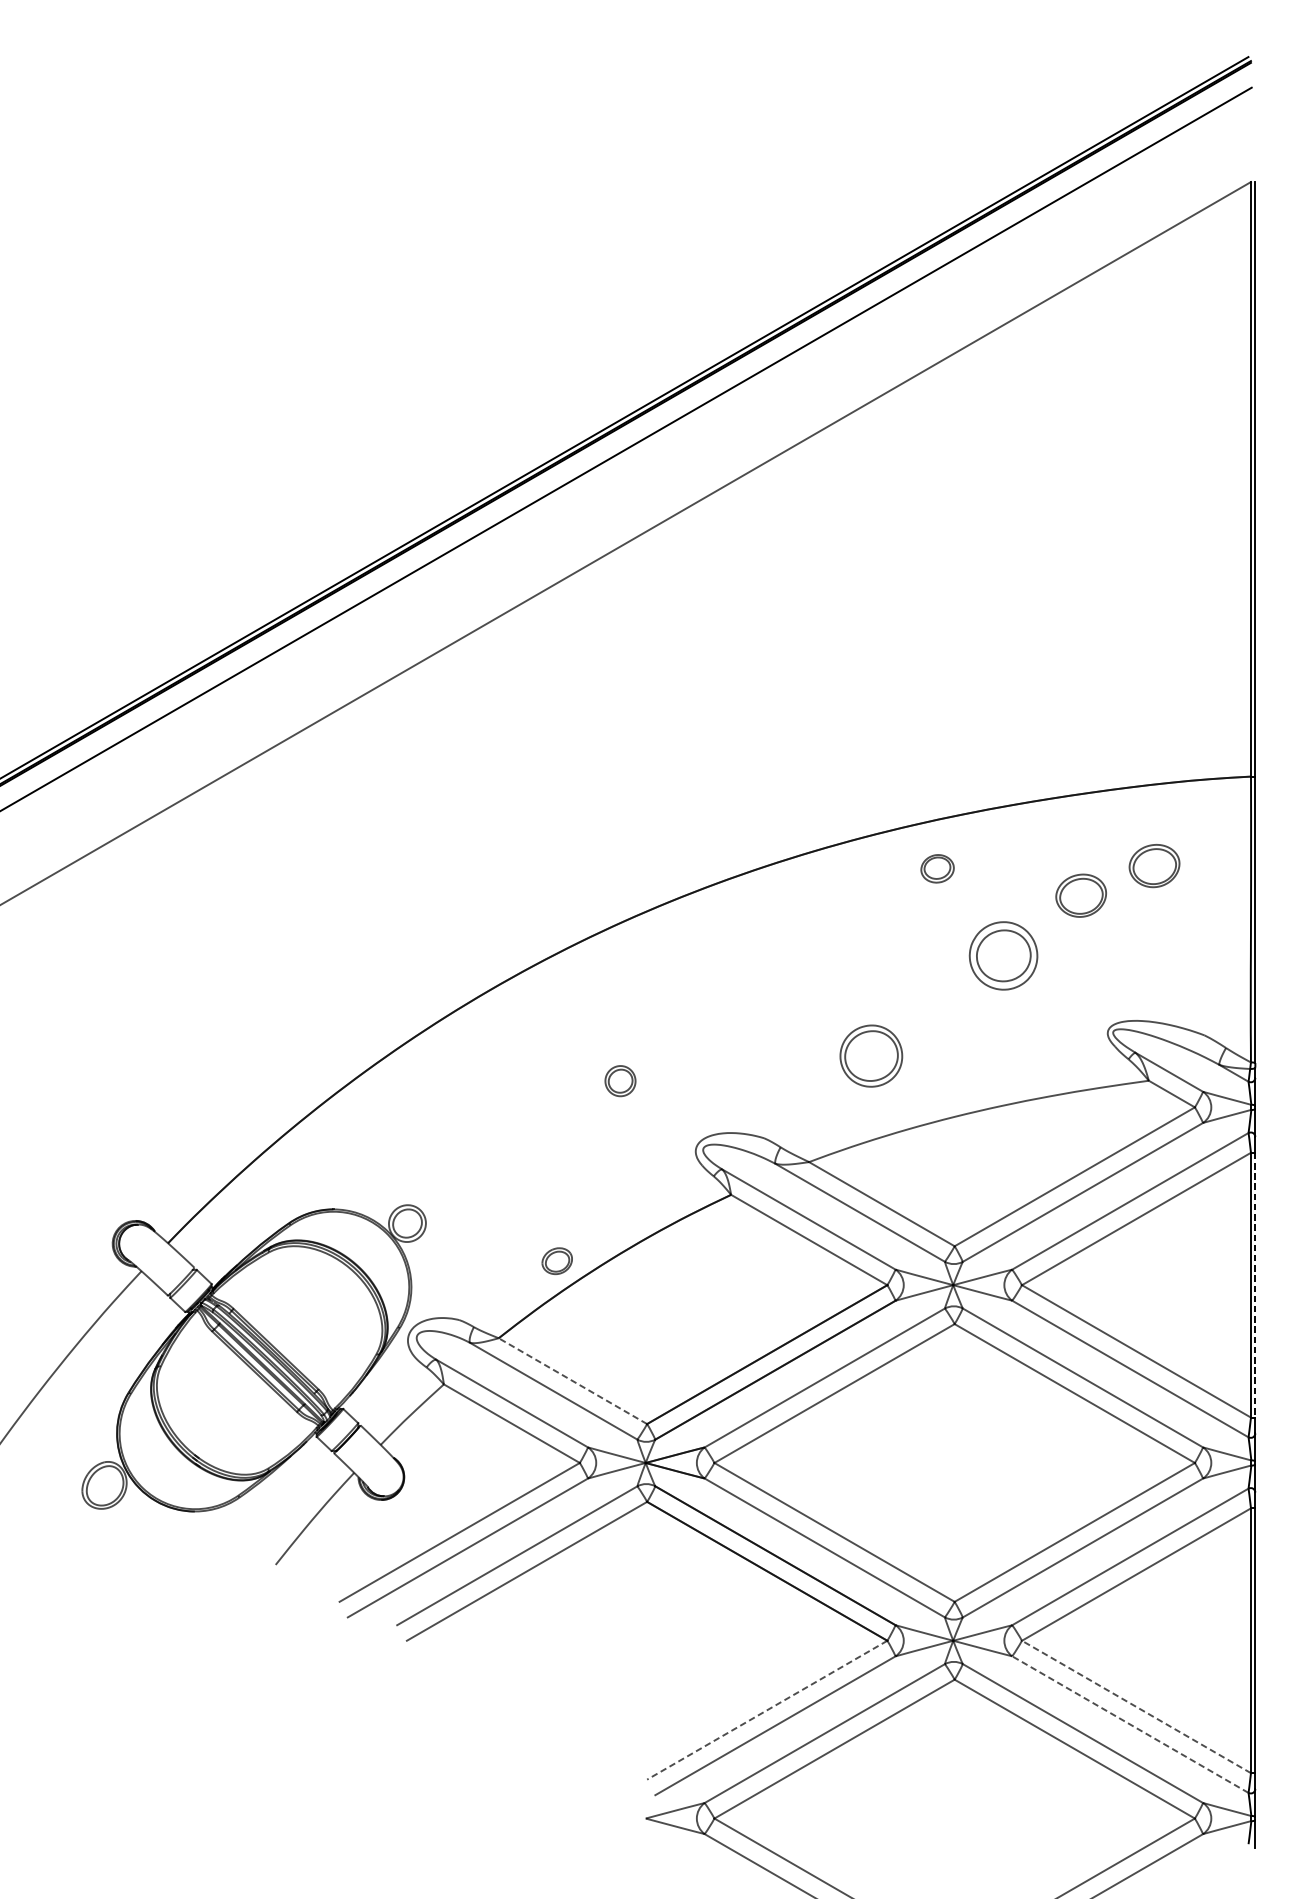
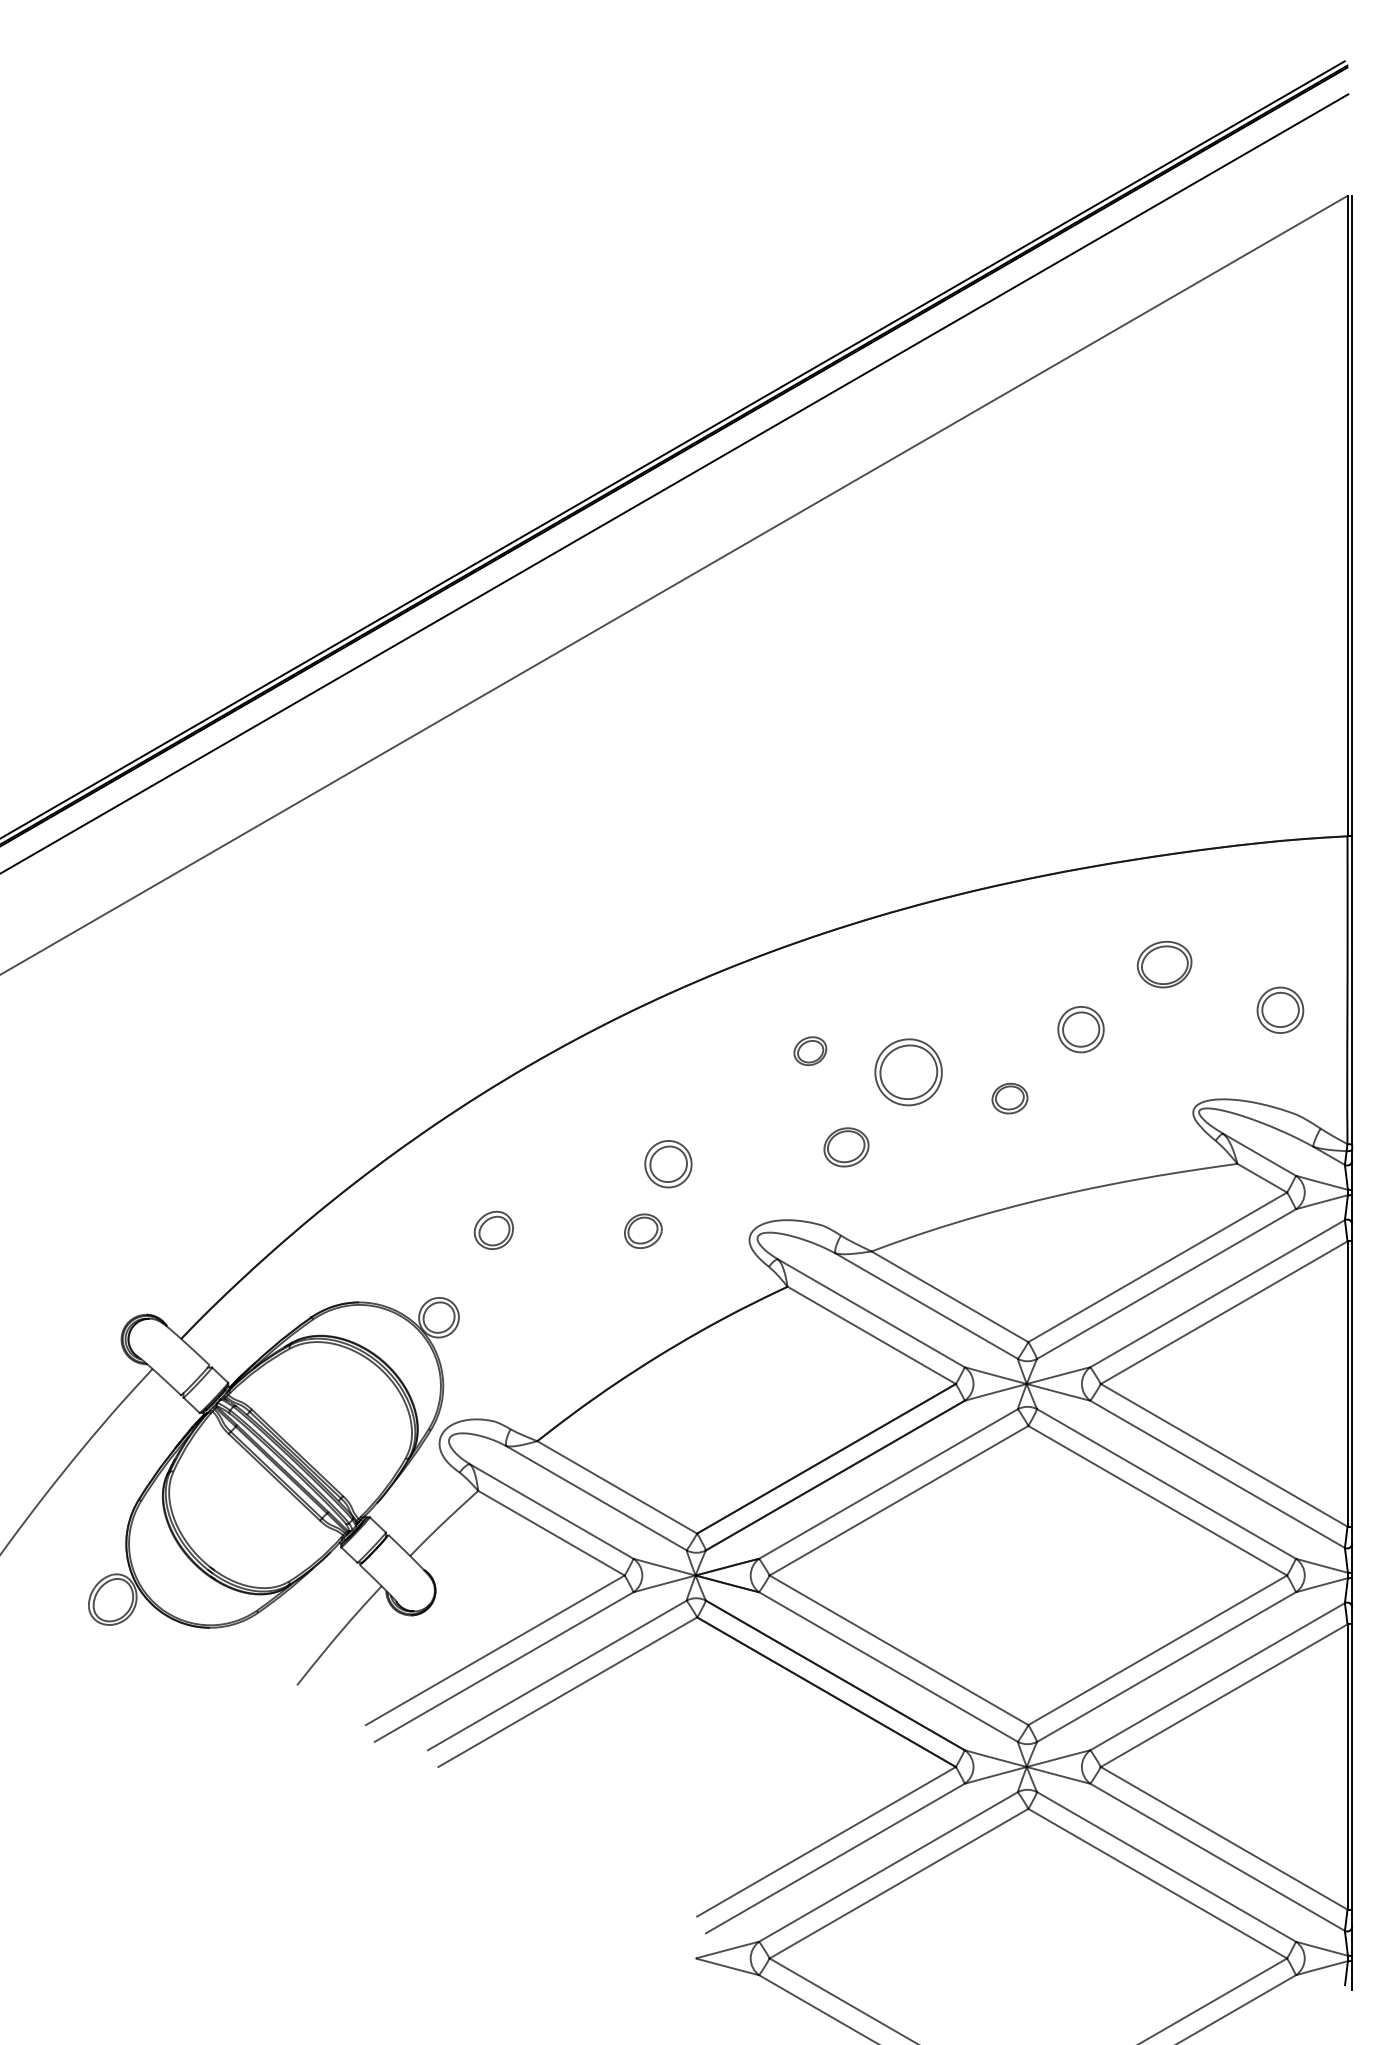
part: (1154, 865) -> (1243, 932), removed
part: (937, 868) -> (1009, 1098), moved
part: (1188, 937) -> (1280, 1009), added
part: (1003, 955) -> (1080, 1029), size x0.62
part: (871, 1056) -> (908, 1072), moved
part: (785, 1065) -> (846, 1147), added
part: (620, 1081) -> (668, 1164), size x1.43
part: (458, 1141) -> (493, 1229), added
part: (597, 1142) -> (643, 1230), added
part: (557, 1260) -> (810, 1050), moved
line: (1255, 1285) -> (1352, 1384), dashed -> solid
line: (572, 1381) -> (616, 1487), dashed -> solid
line: (1135, 1707) -> (1223, 1838), dashed -> solid
line: (767, 1710) -> (826, 1842), dashed -> solid
line: (1130, 1724) -> (1217, 1857), dashed -> solid

